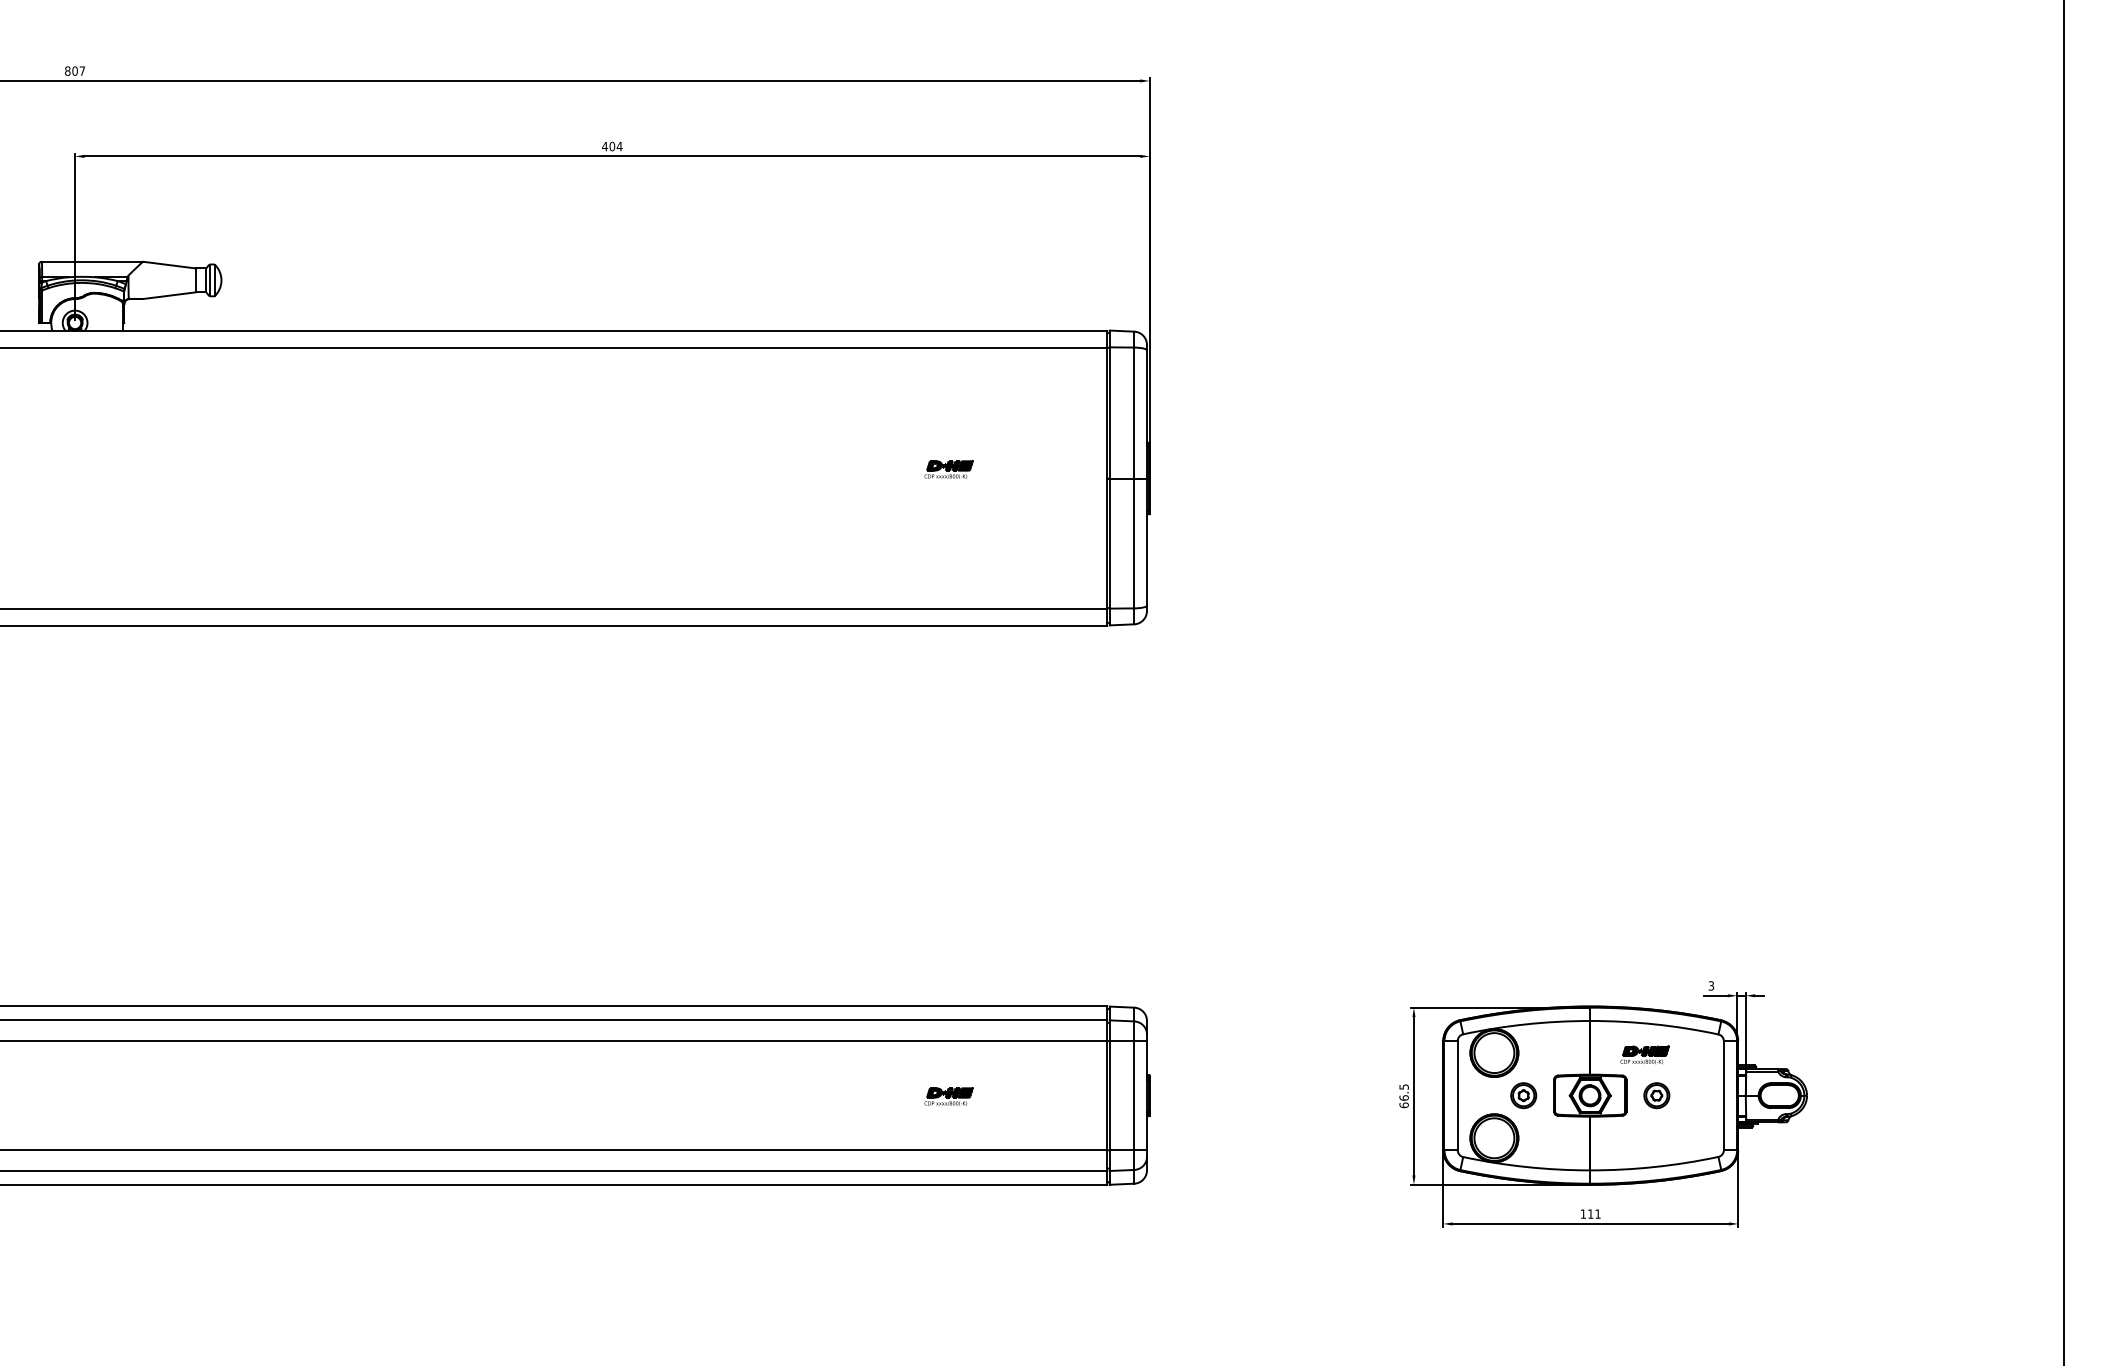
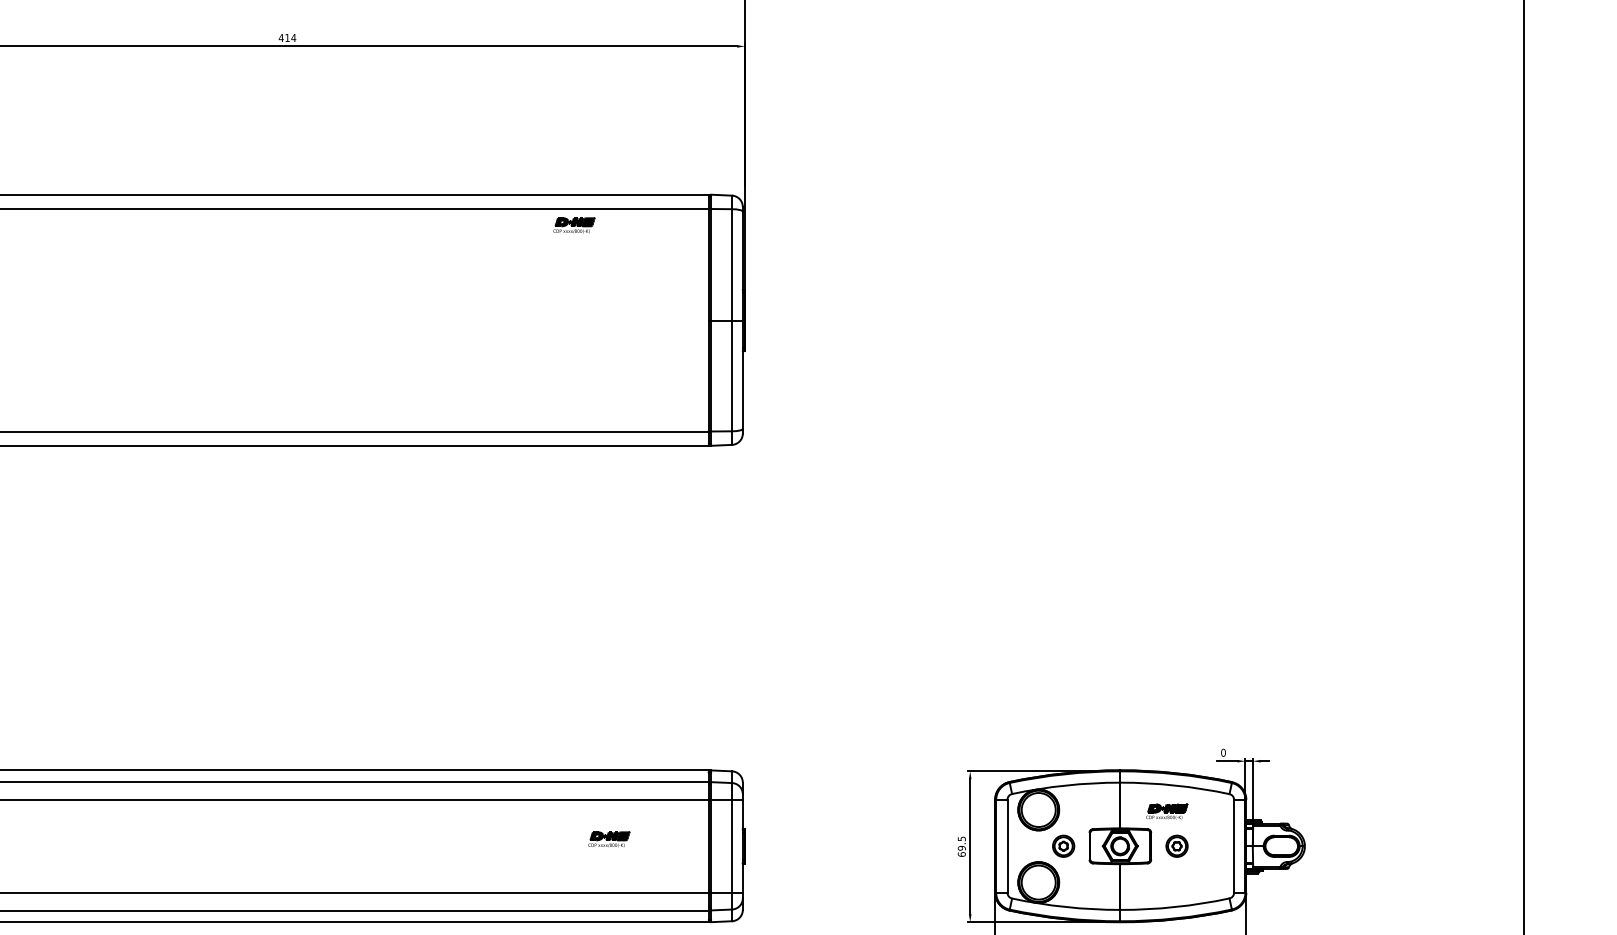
text: (612, 146) -> (287, 37), 404 -> 414
part: (948, 469) -> (573, 225), moved
text: (1711, 985) -> (1223, 752), 3 -> 0
part: (948, 1096) -> (608, 839), moved
text: (1403, 1097) -> (961, 847), 66.5 -> 69.5

